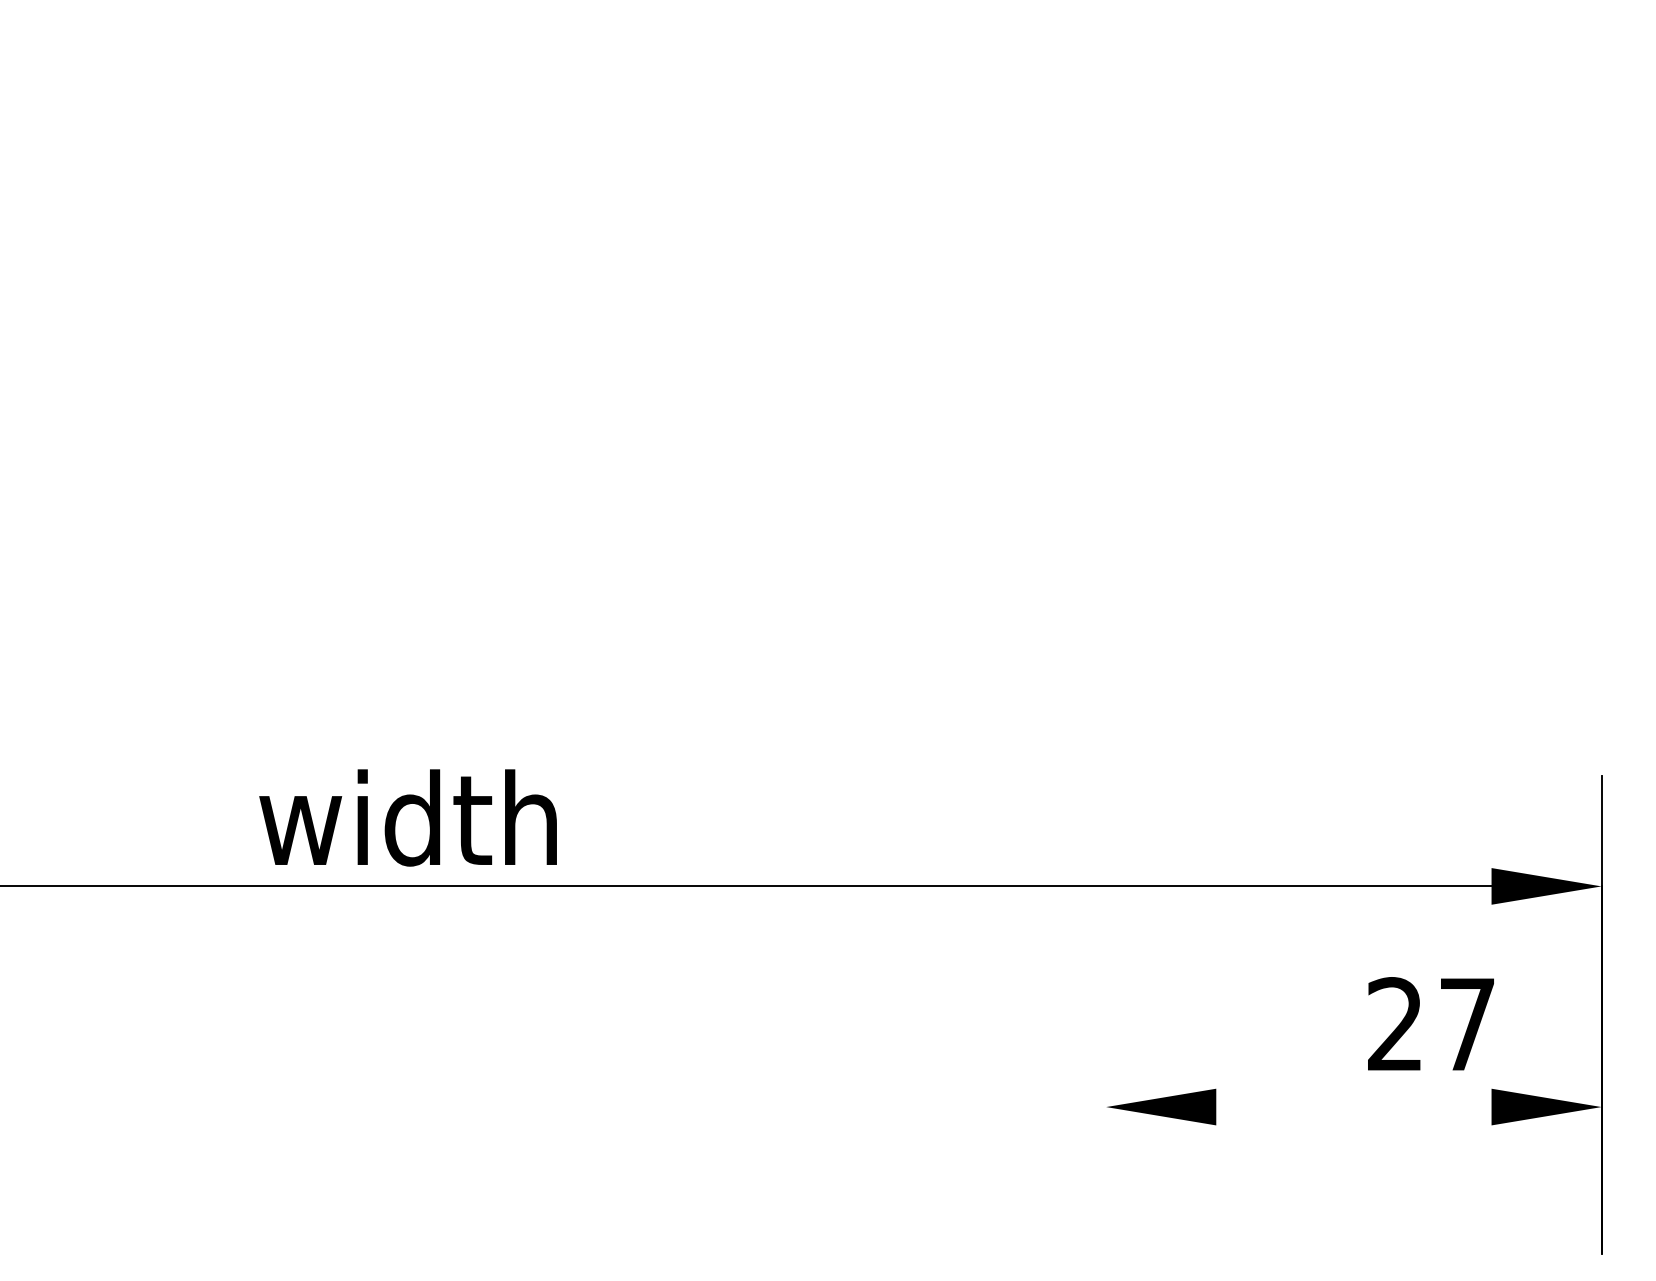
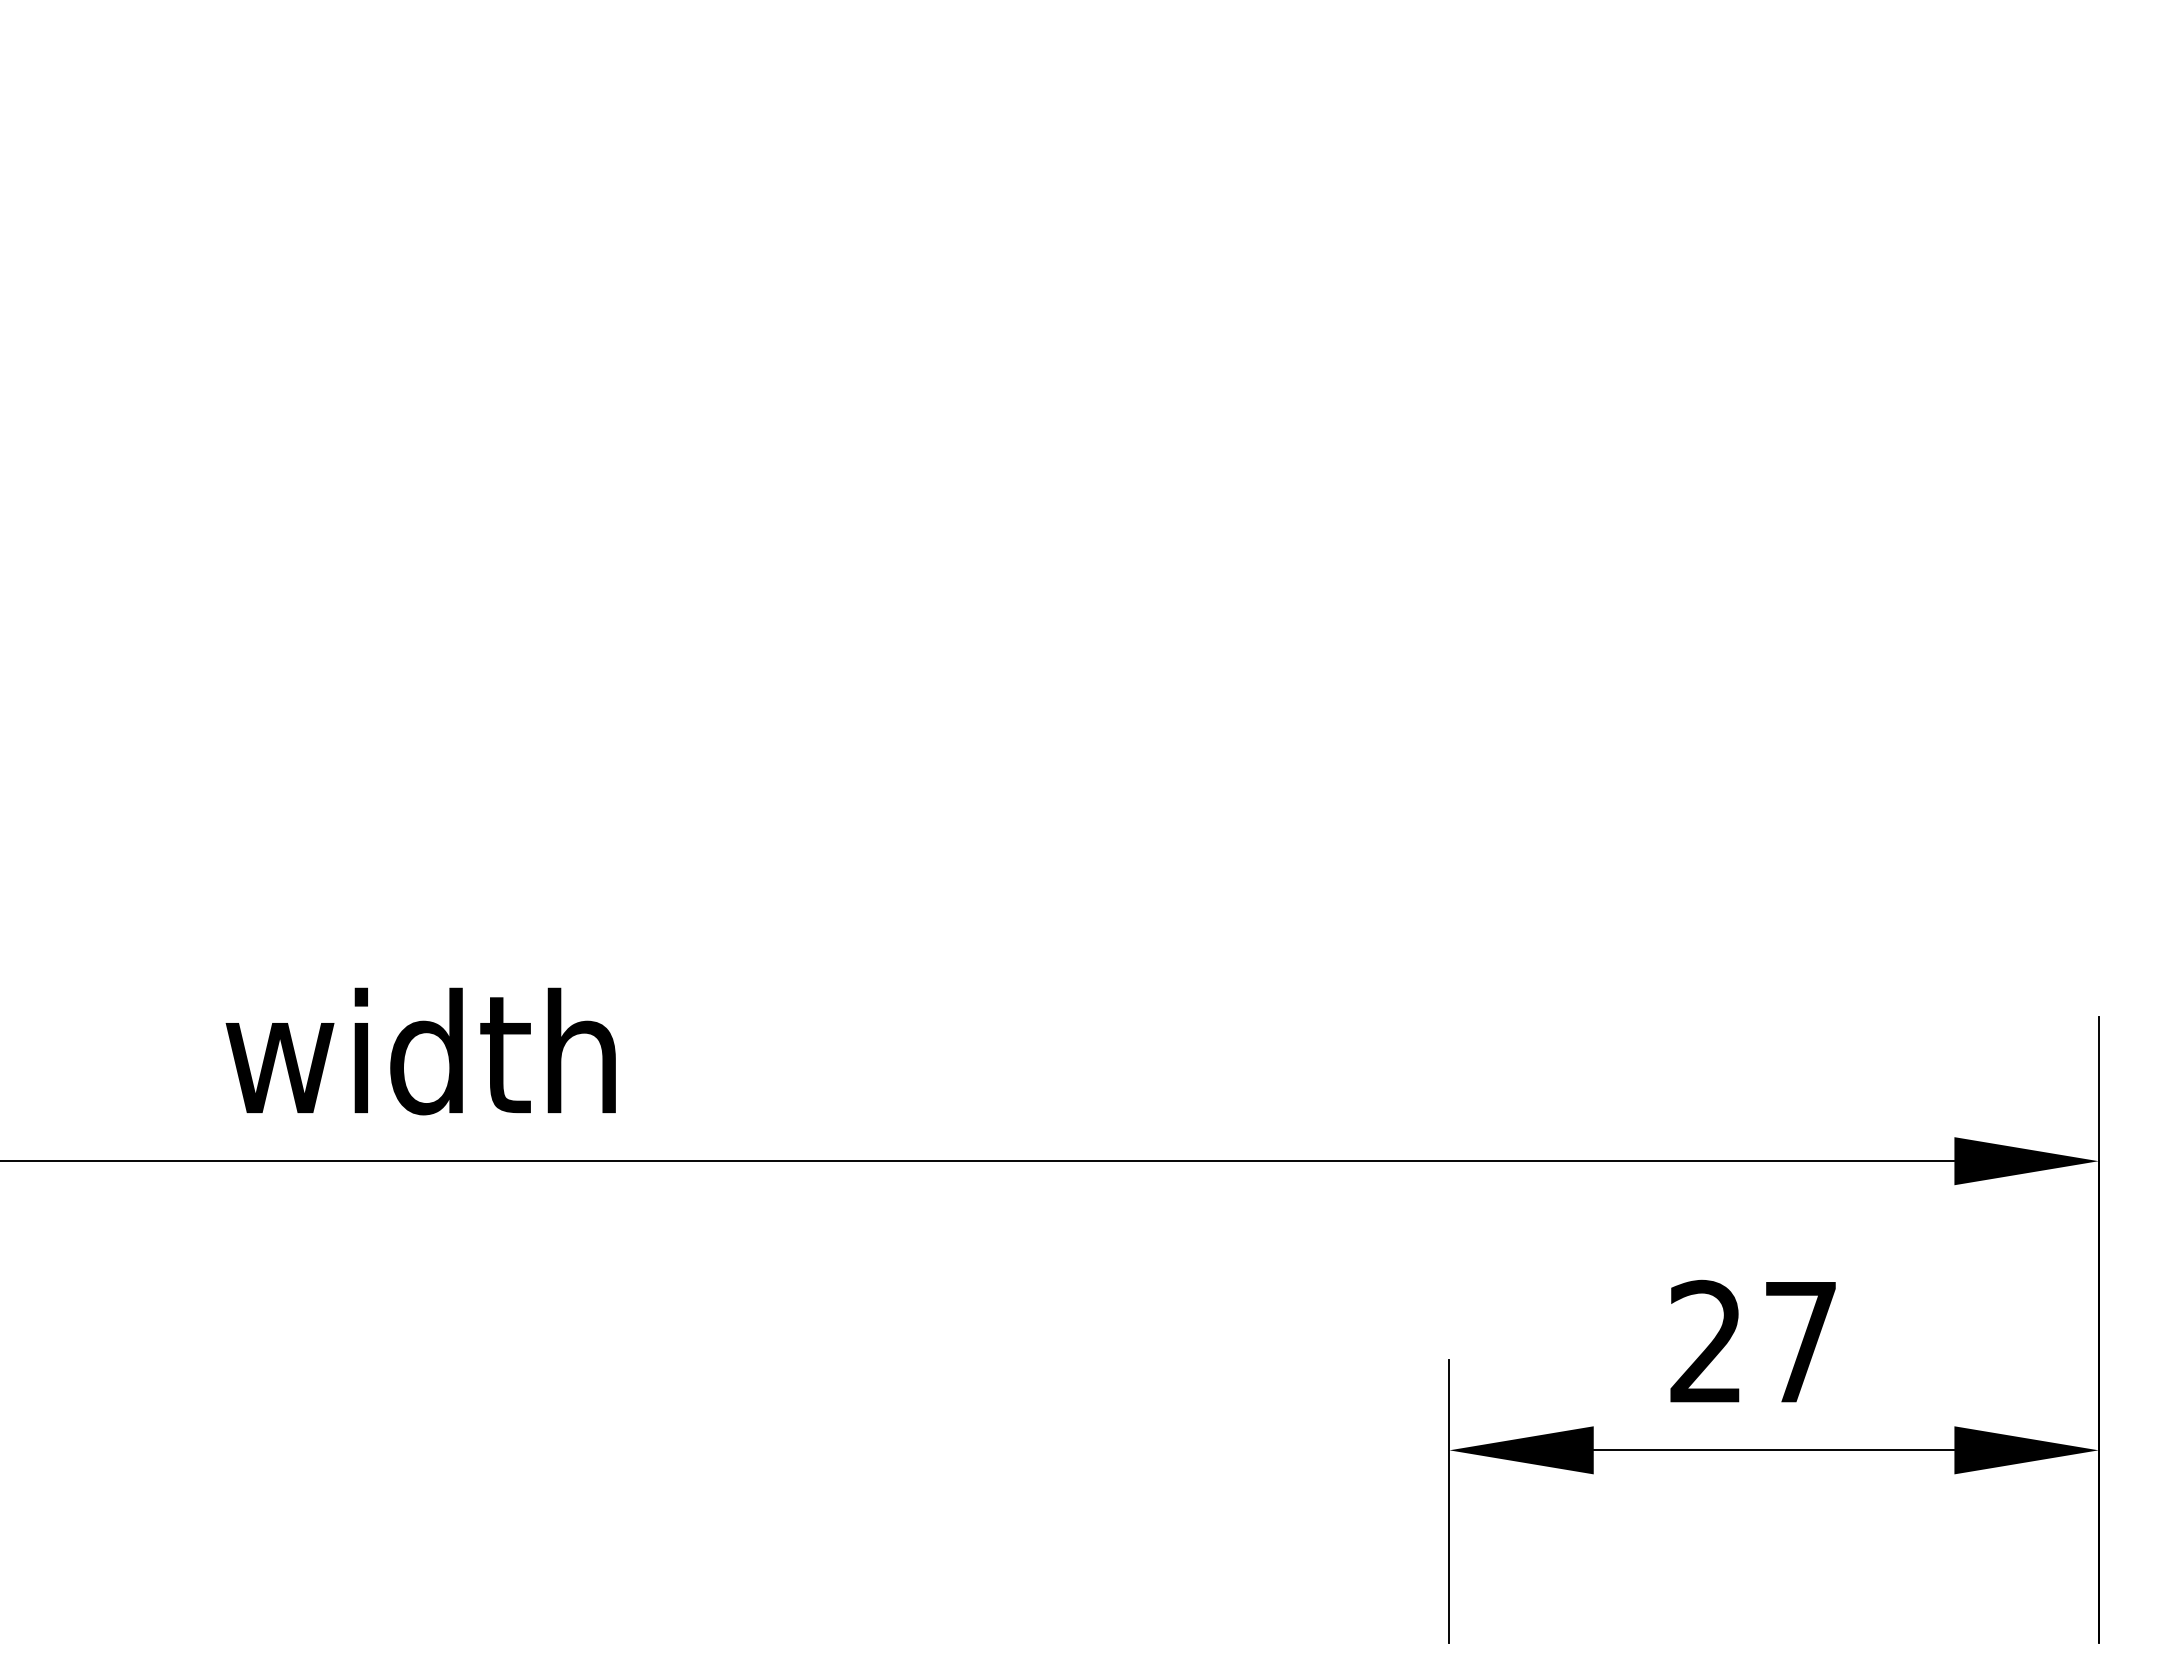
text: (407, 817) -> (420, 1051), moved
text: (1430, 1023) -> (1752, 1340), moved
line: (1353, 1107) -> (1773, 1450), added
line: (1106, 1145) -> (1449, 1500), added

